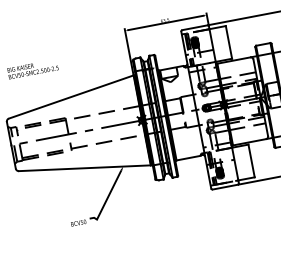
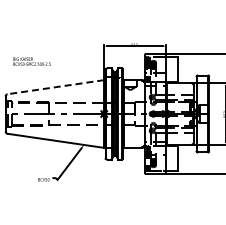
line: (70, 97) -> (55, 87), solid -> dashed

